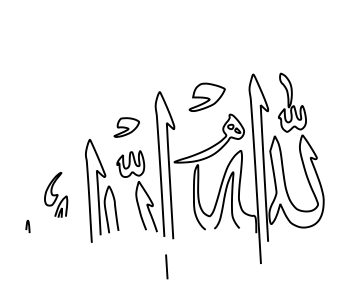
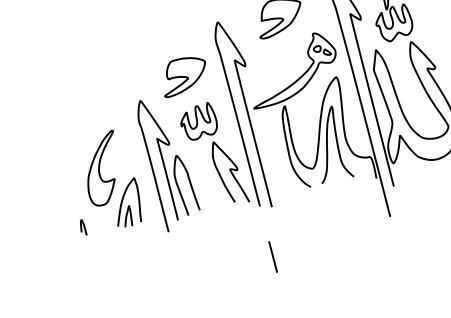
part: (126, 127) -> (184, 76), size x1.43
part: (55, 194) -> (110, 179), size x1.67
line: (166, 266) -> (272, 256), moved

